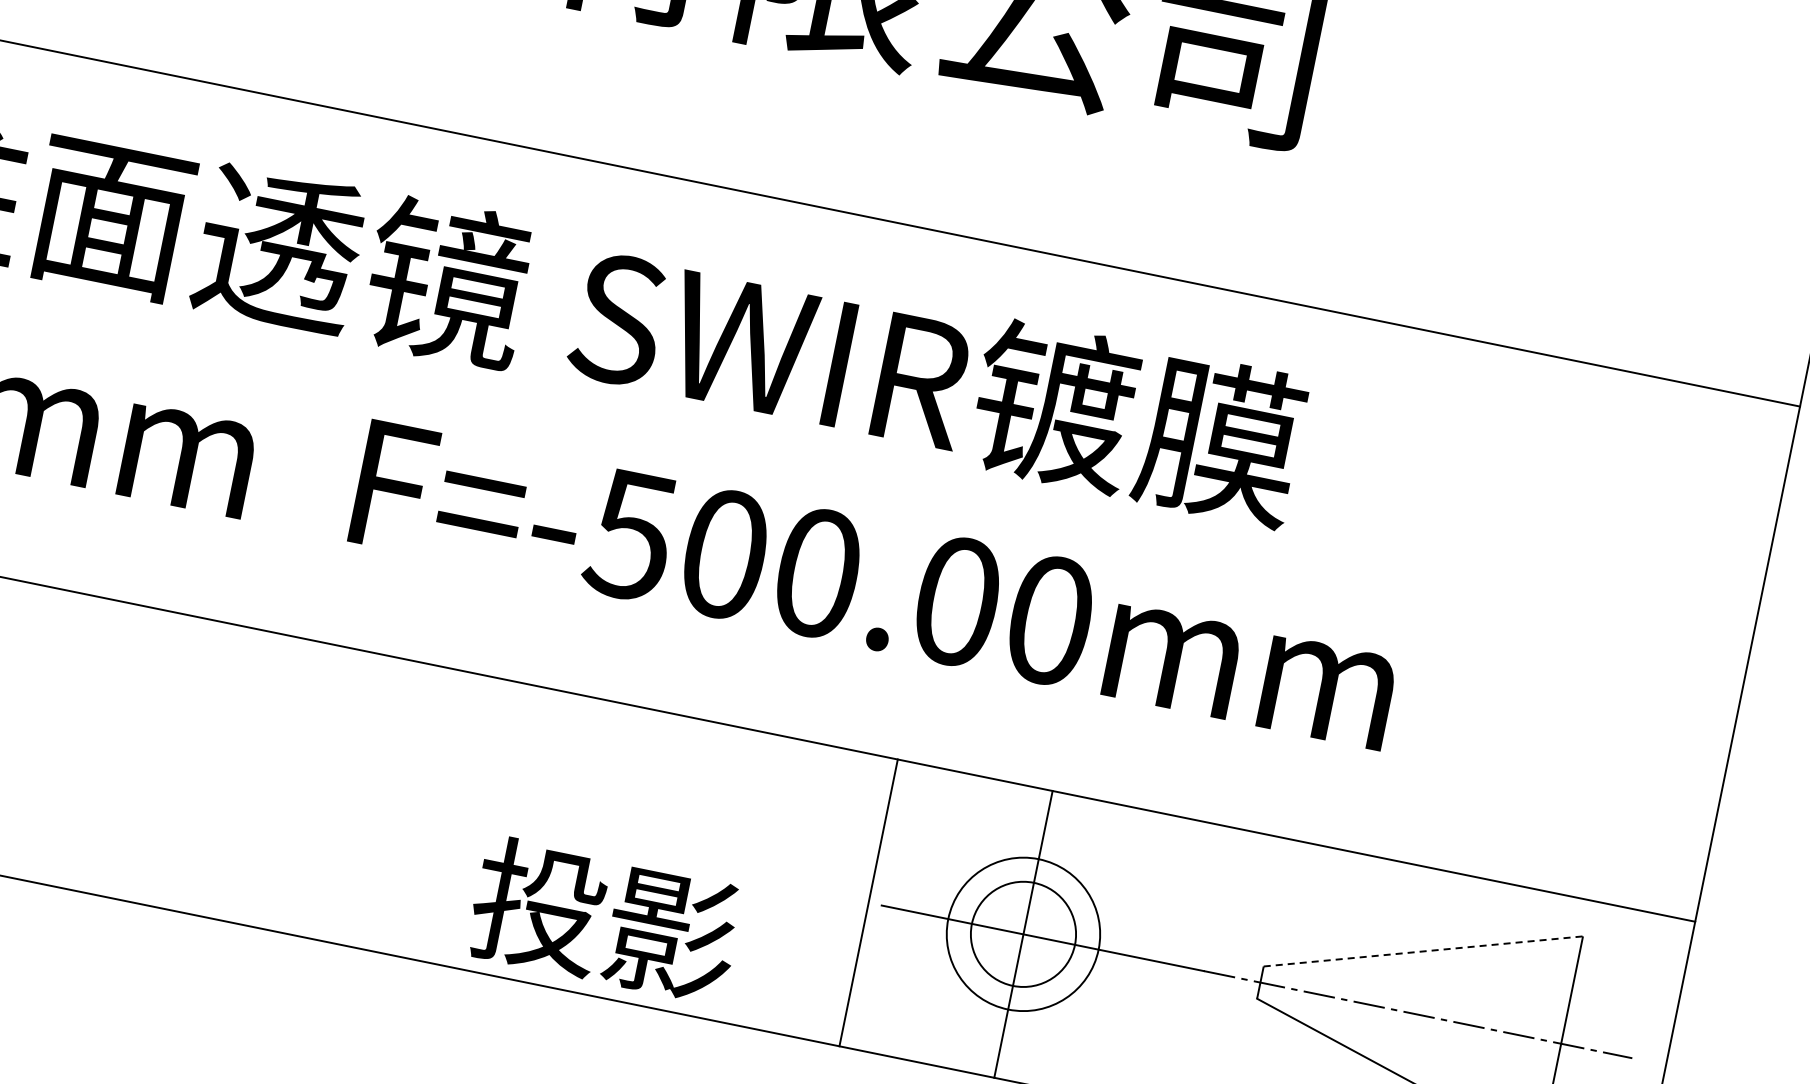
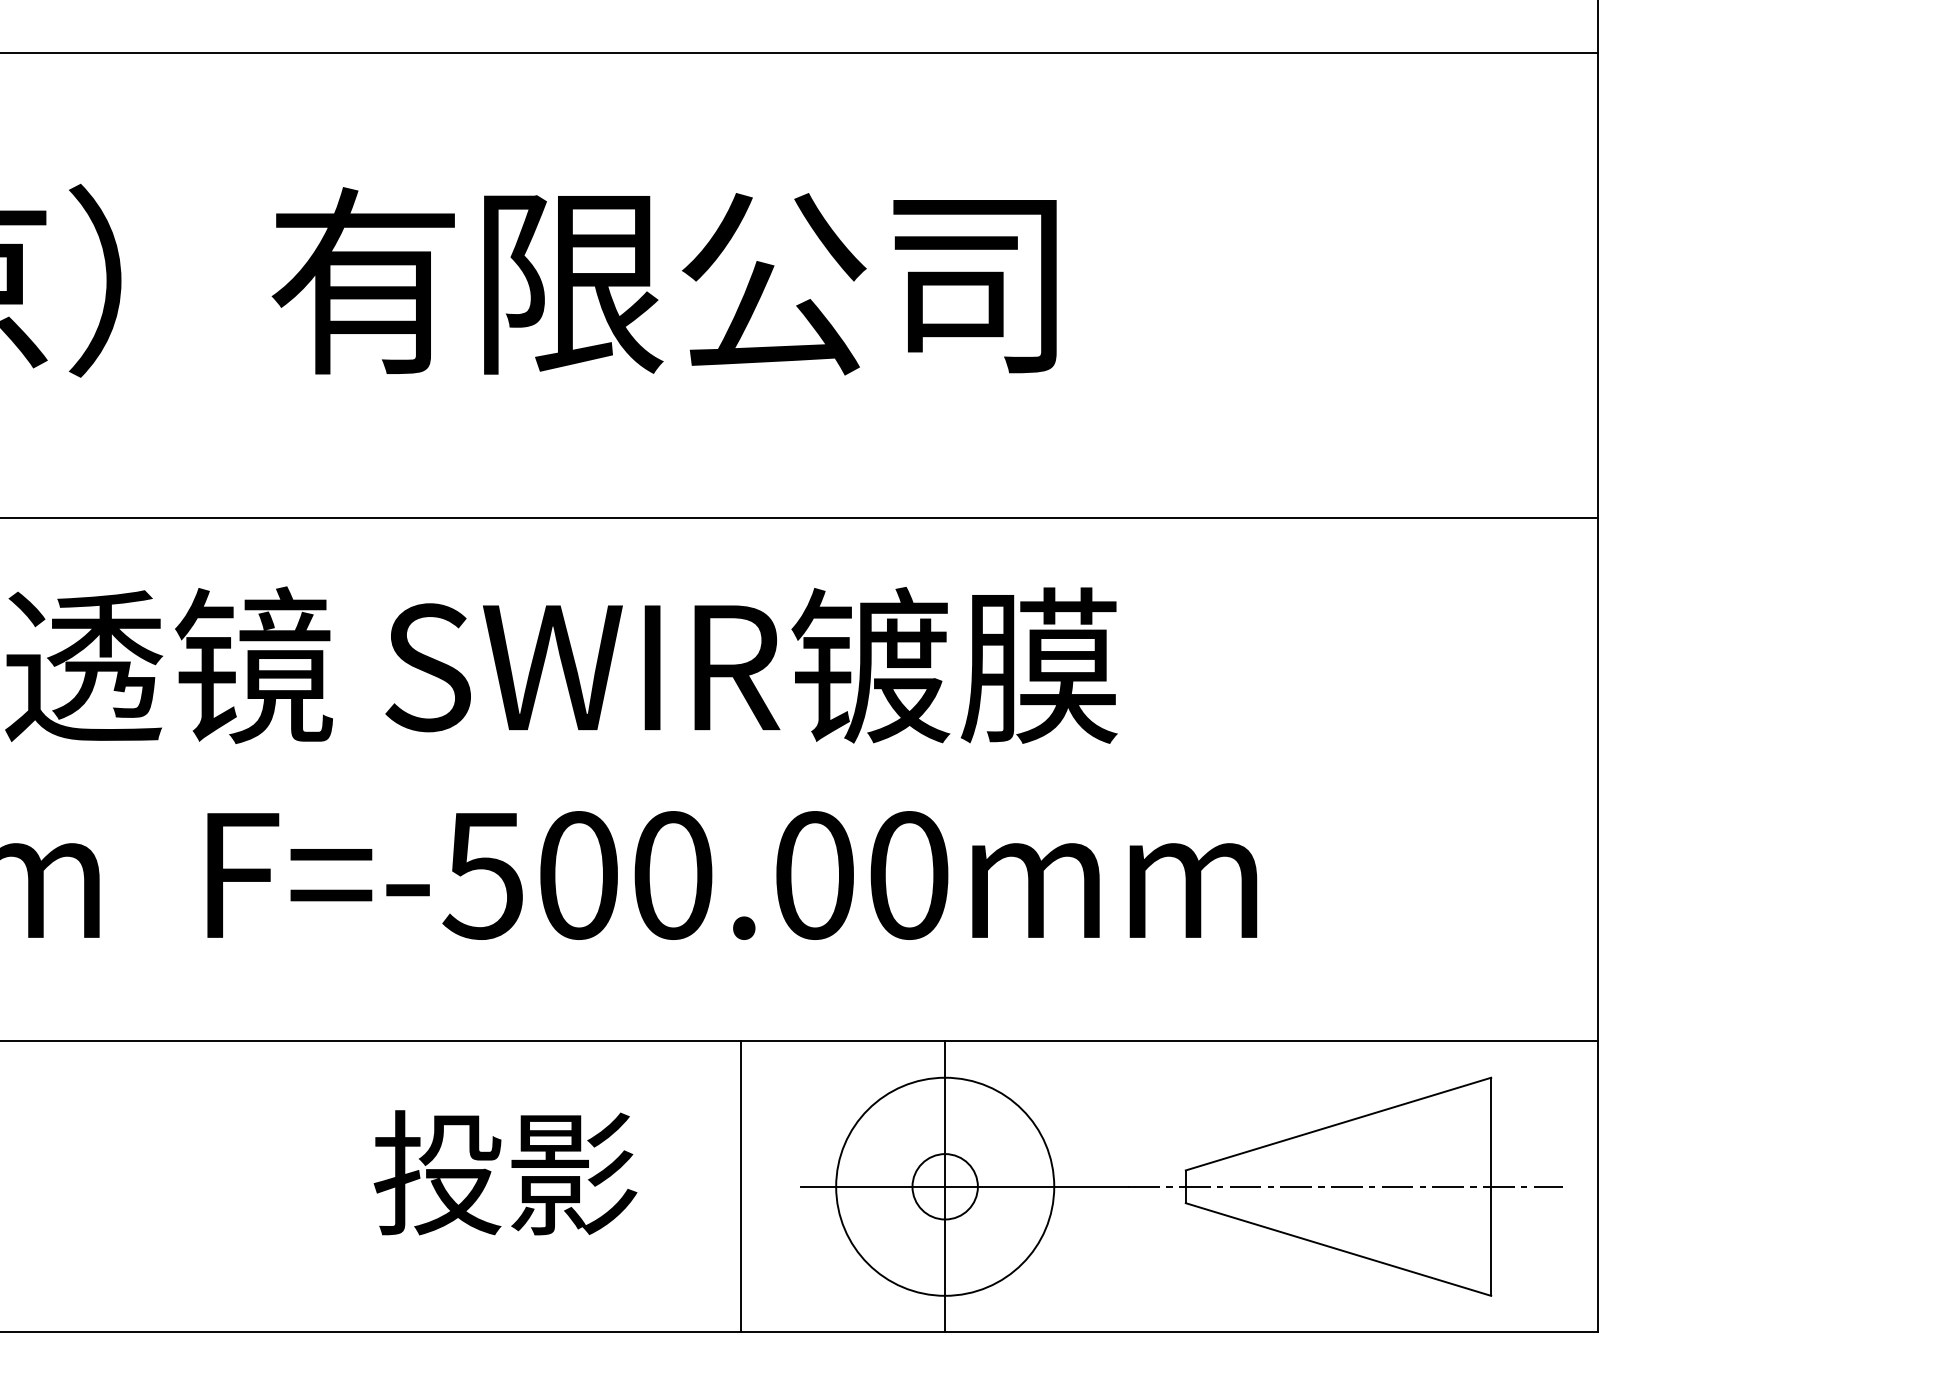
line: (868, 902) -> (740, 1186), moved
text: (605, 919) -> (505, 1172), moved
circle: (1022, 933) -> (944, 1186), size x0.62
circle: (1023, 934) -> (945, 1186), size x1.43
line: (1423, 951) -> (1338, 1124), dashed -> solid

